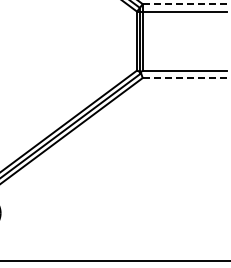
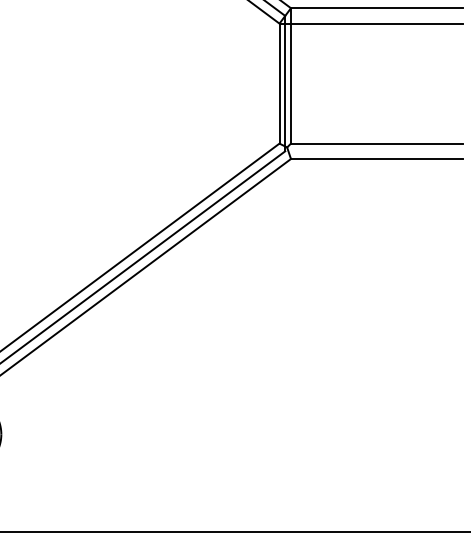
line: (184, 4) -> (376, 9), dashed -> solid
line: (184, 78) -> (376, 159), dashed -> solid

